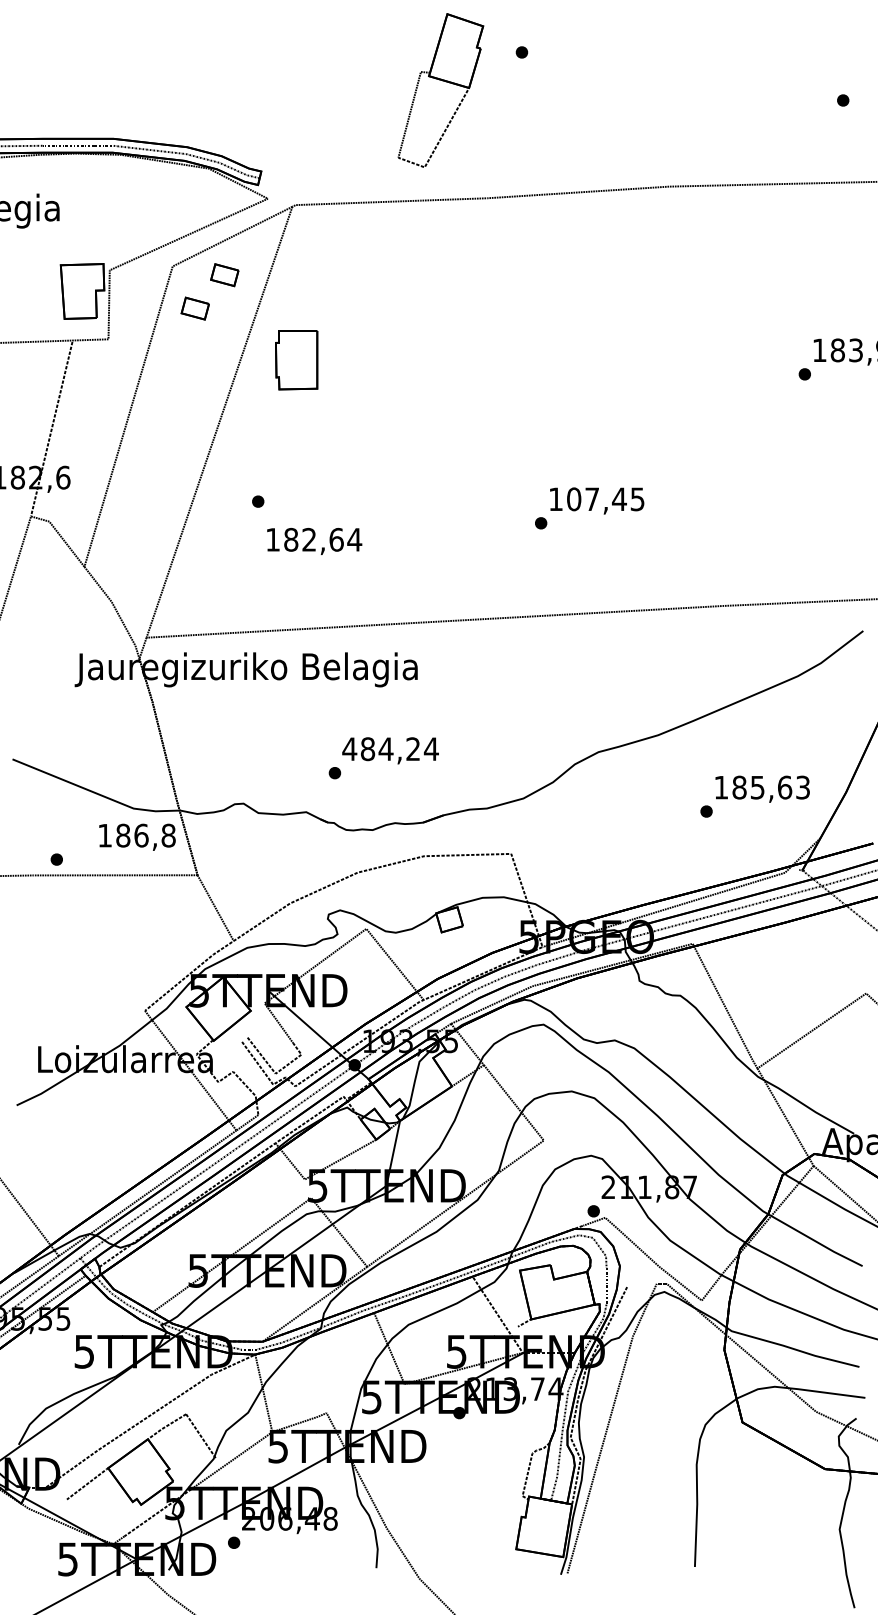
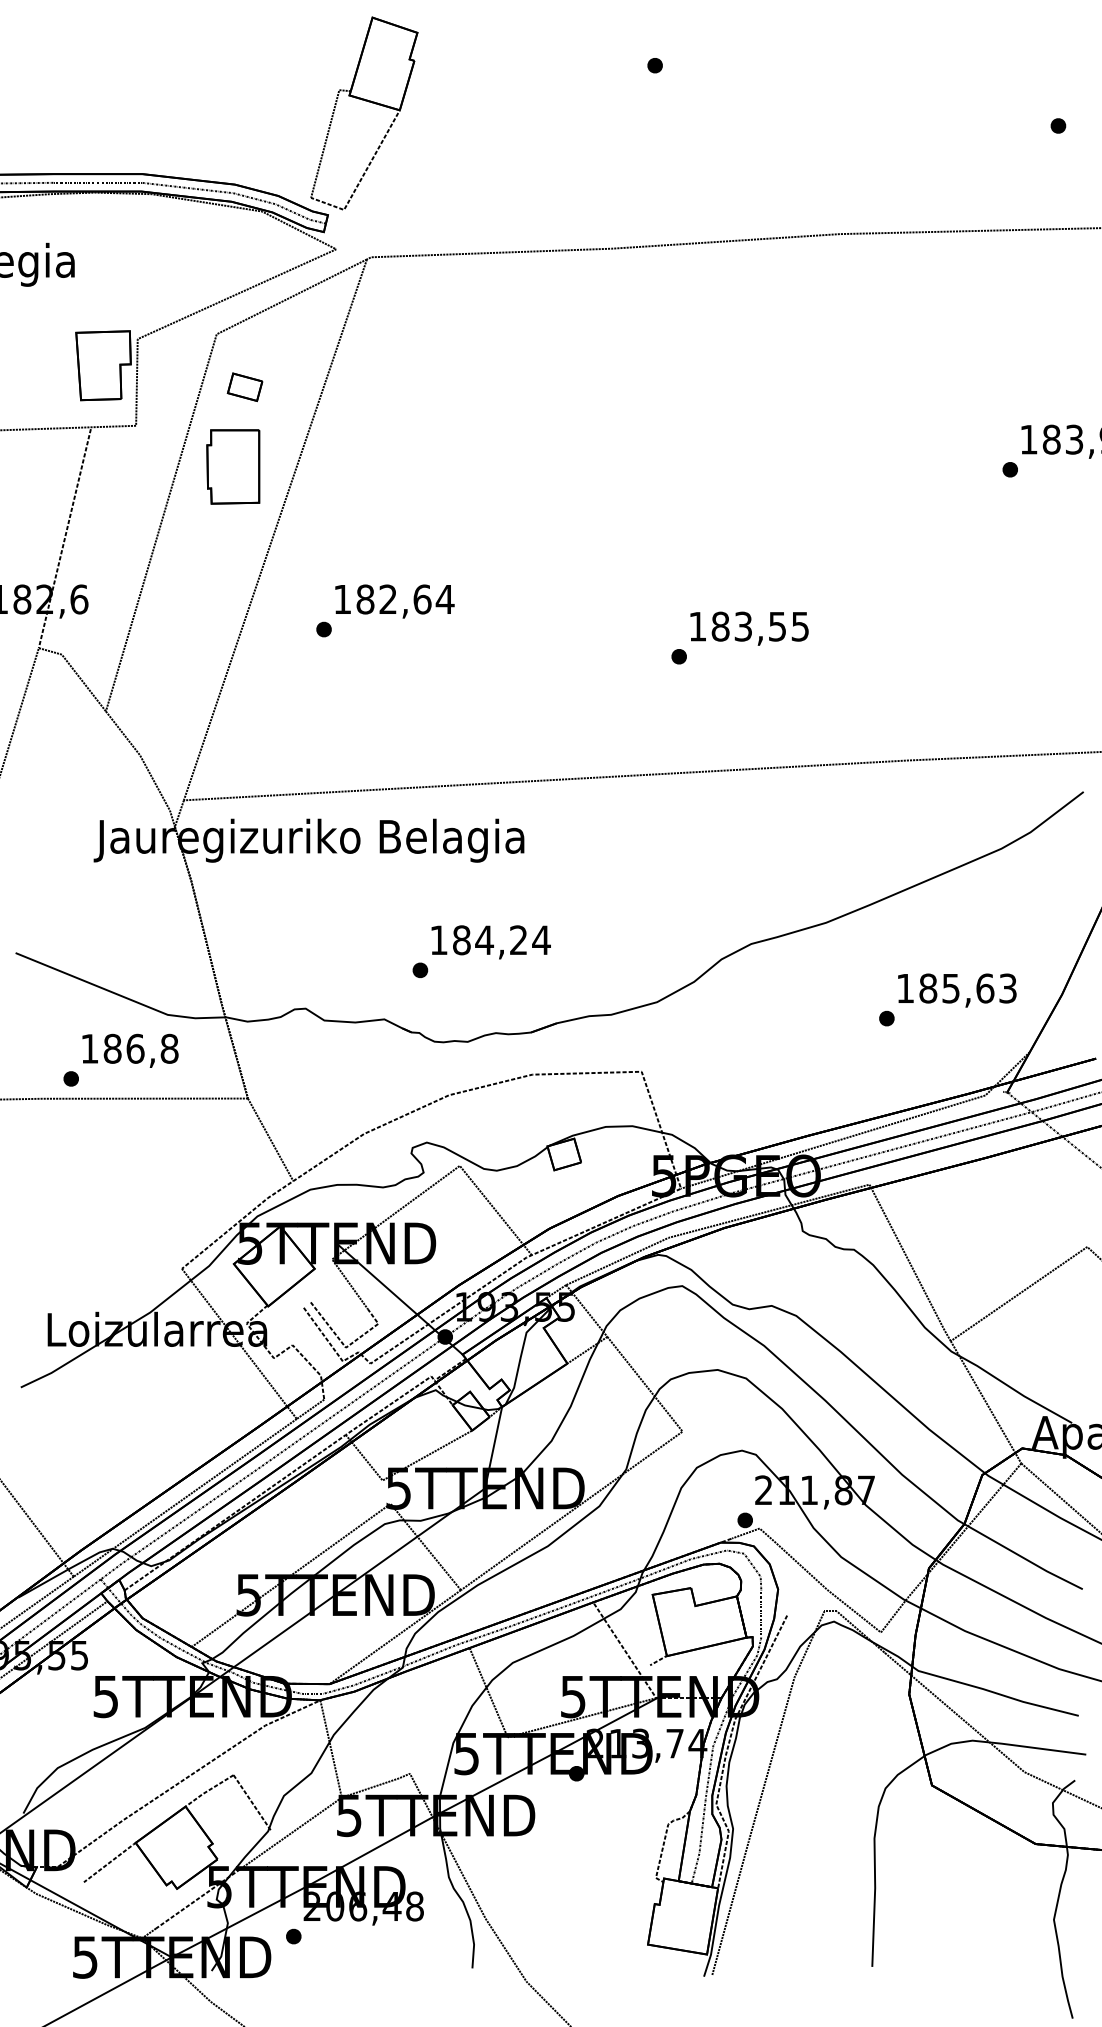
part: (444, 81) -> (368, 102), moved
part: (224, 275) -> (281, 345), removed
part: (296, 359) -> (233, 466), moved
text: (596, 499) -> (748, 626), 107,45 -> 183,55
text: (314, 541) -> (394, 601), moved
text: (349, 748) -> (438, 939), 484,24 -> 184,24
text: (137, 836) -> (130, 1050), moved

